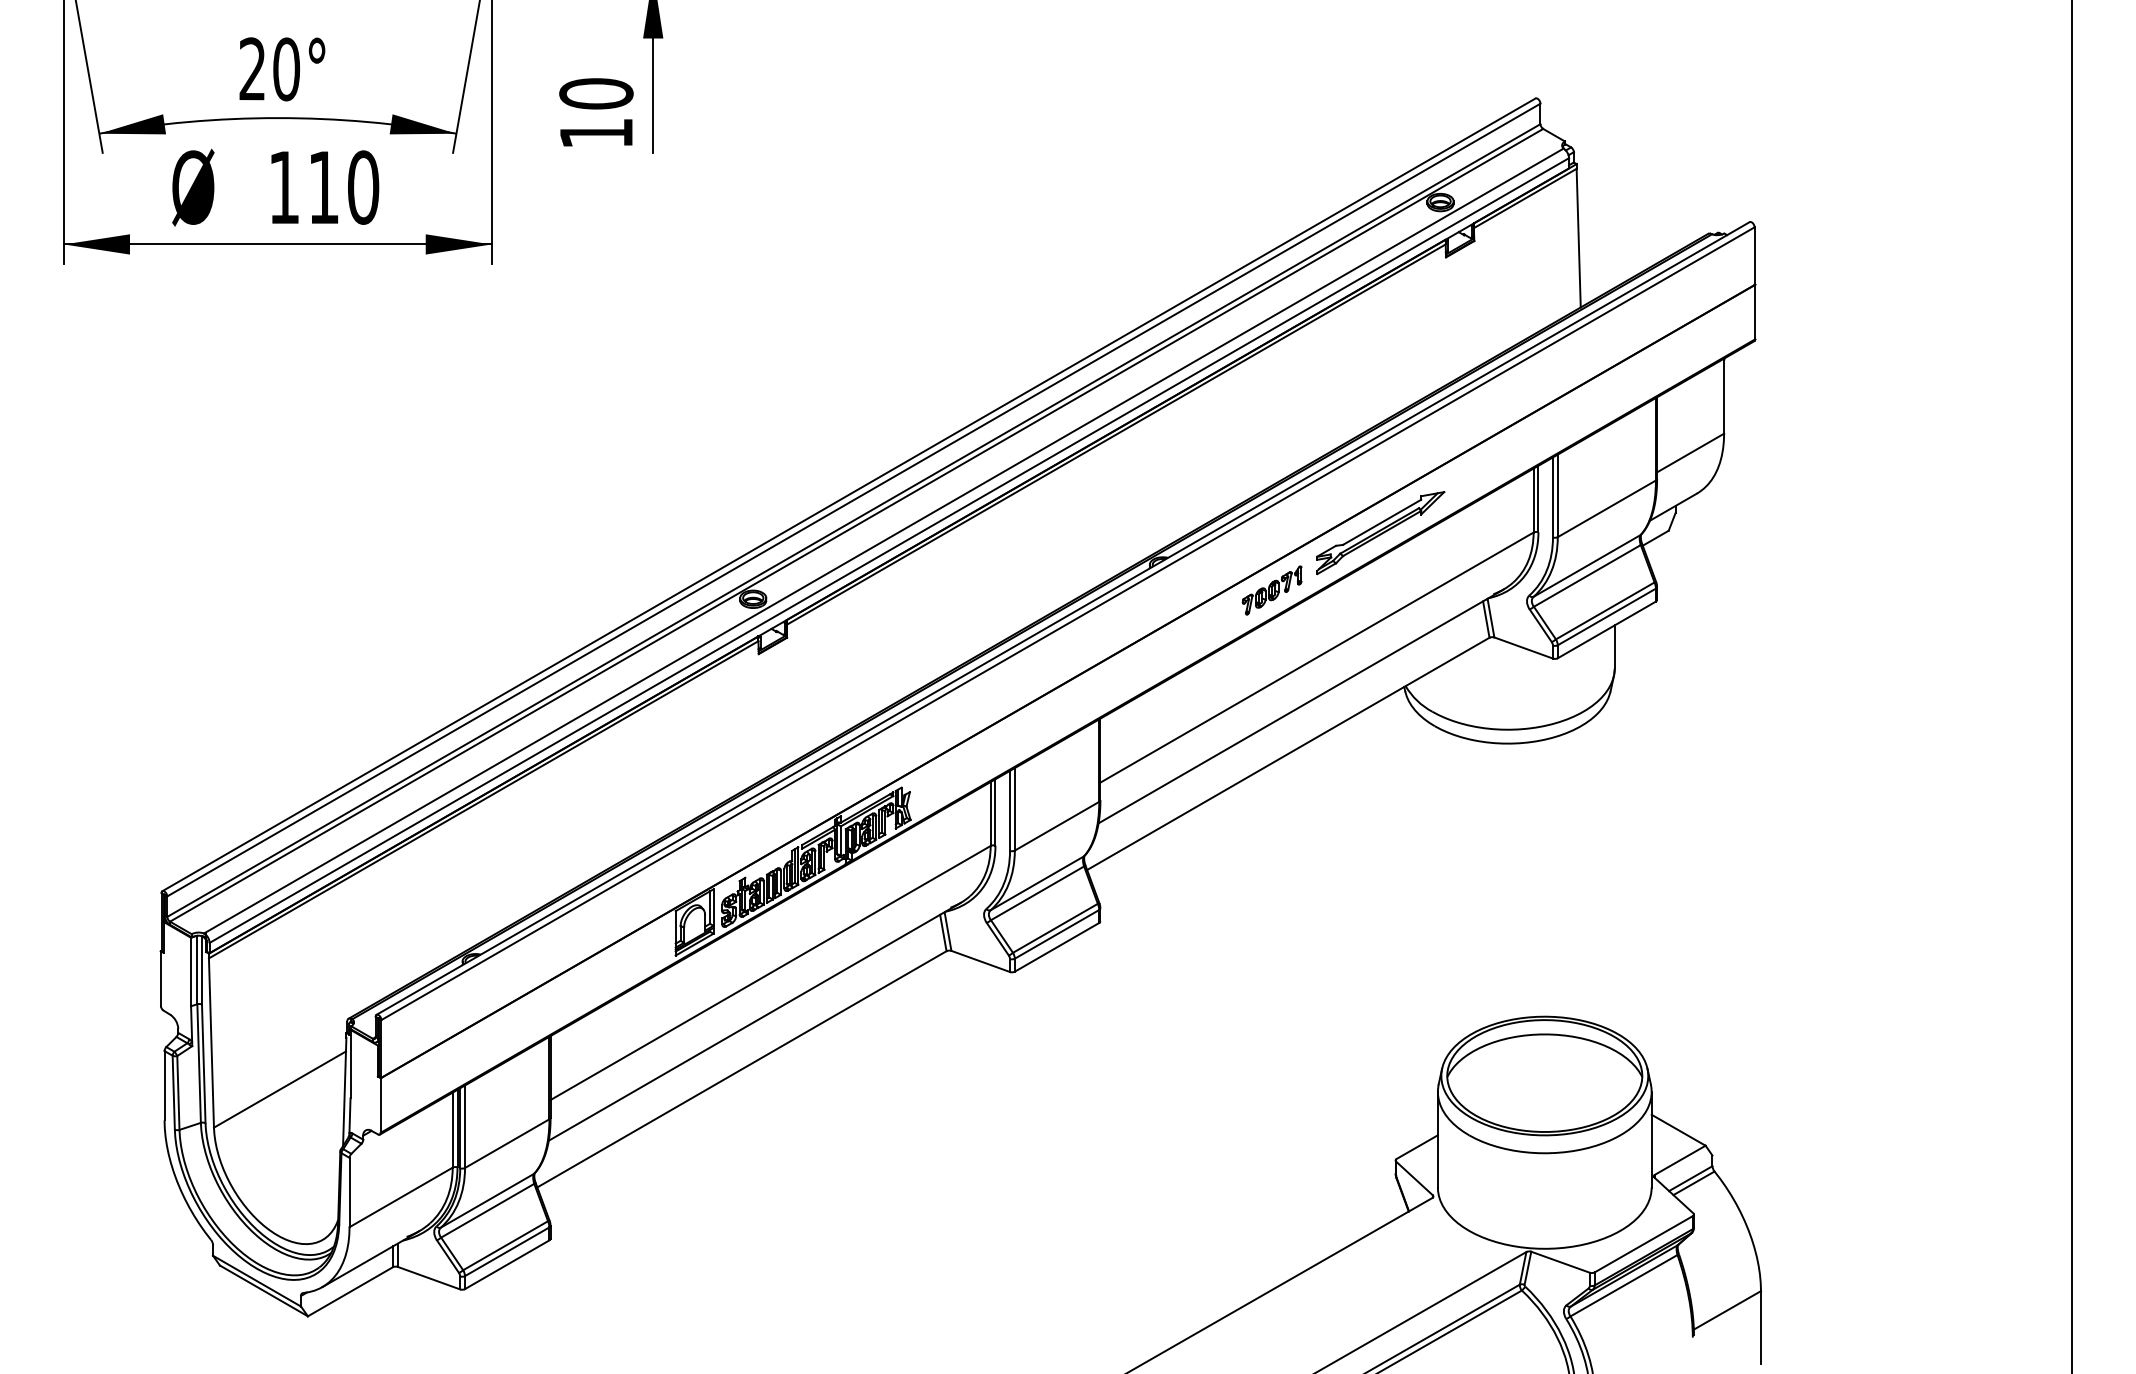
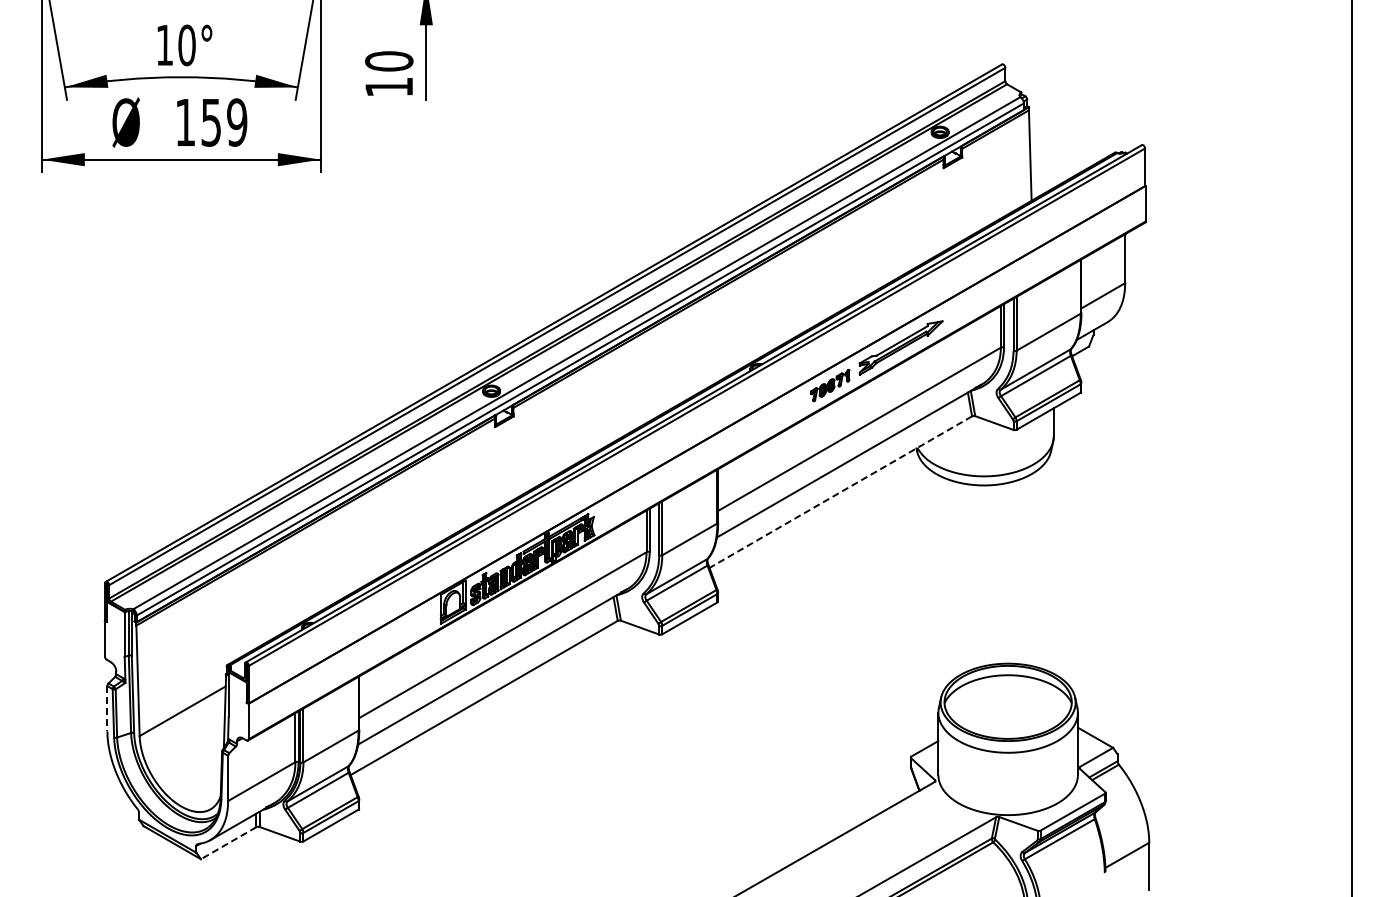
text: (252, 67) -> (164, 44), 20° -> 10°
text: (343, 187) -> (224, 122), 110 -> 159
line: (1287, 754) -> (840, 492), solid -> dashed
line: (164, 1085) -> (107, 708), solid -> dashed
line: (350, 1292) -> (228, 843), solid -> dashed

